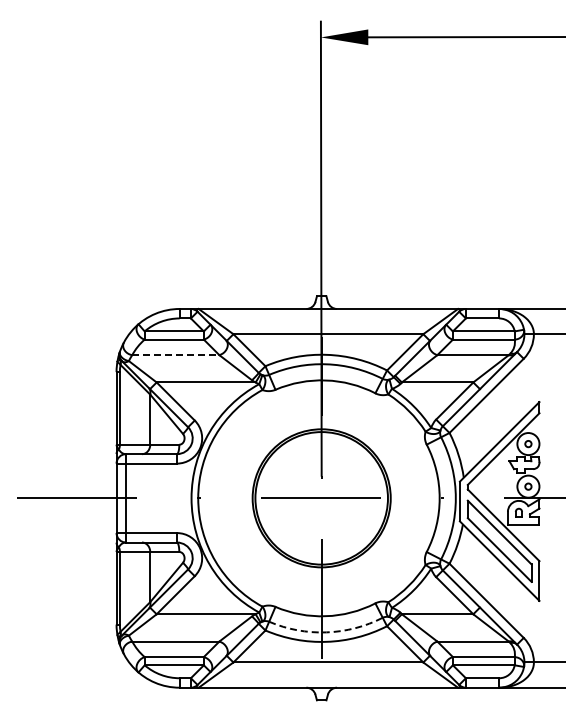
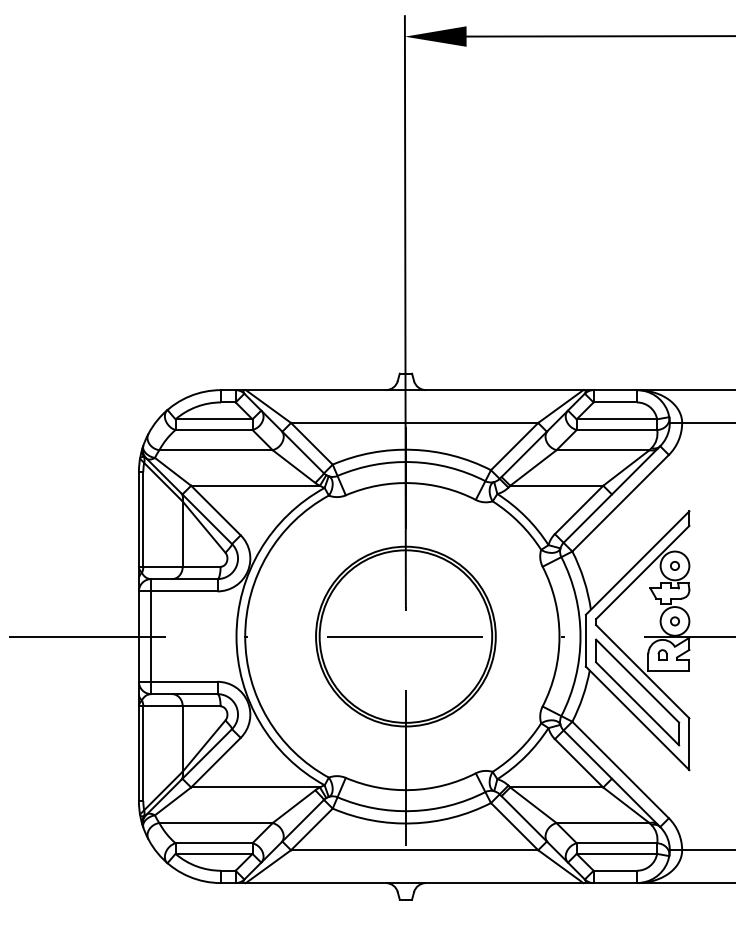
line: (175, 355) -> (215, 450), dashed -> solid
arc: (326, 632) -> (412, 811), dashed -> solid

